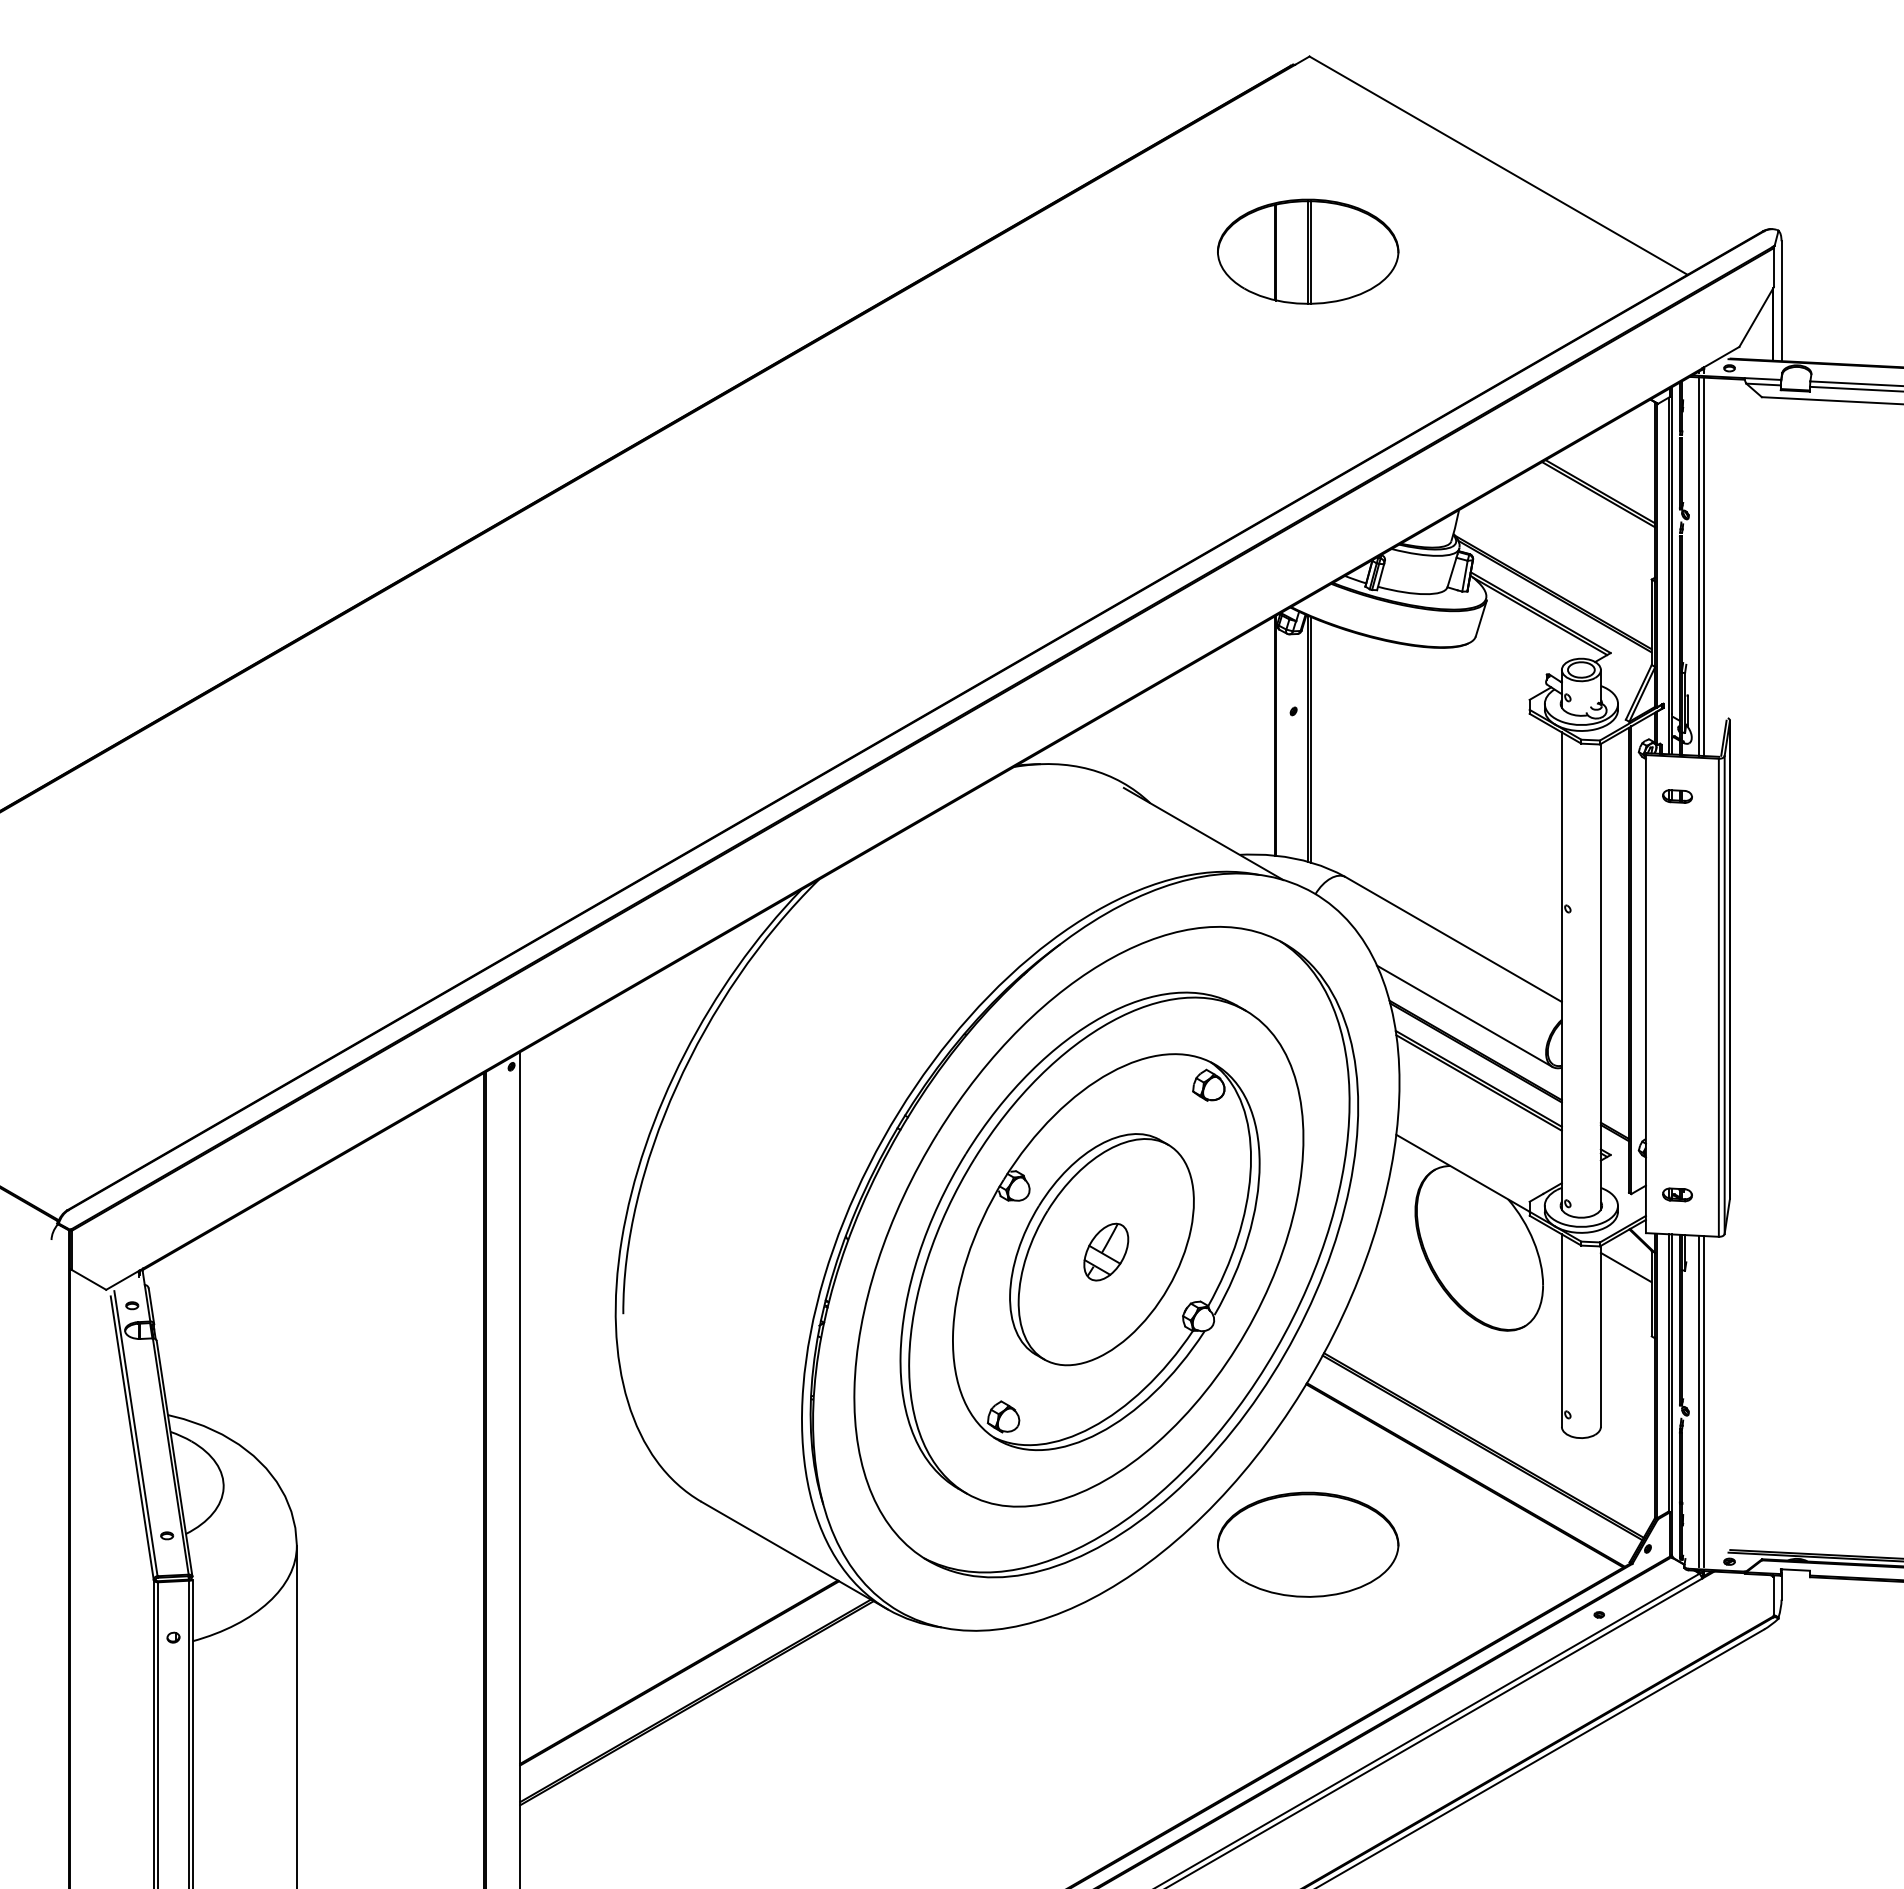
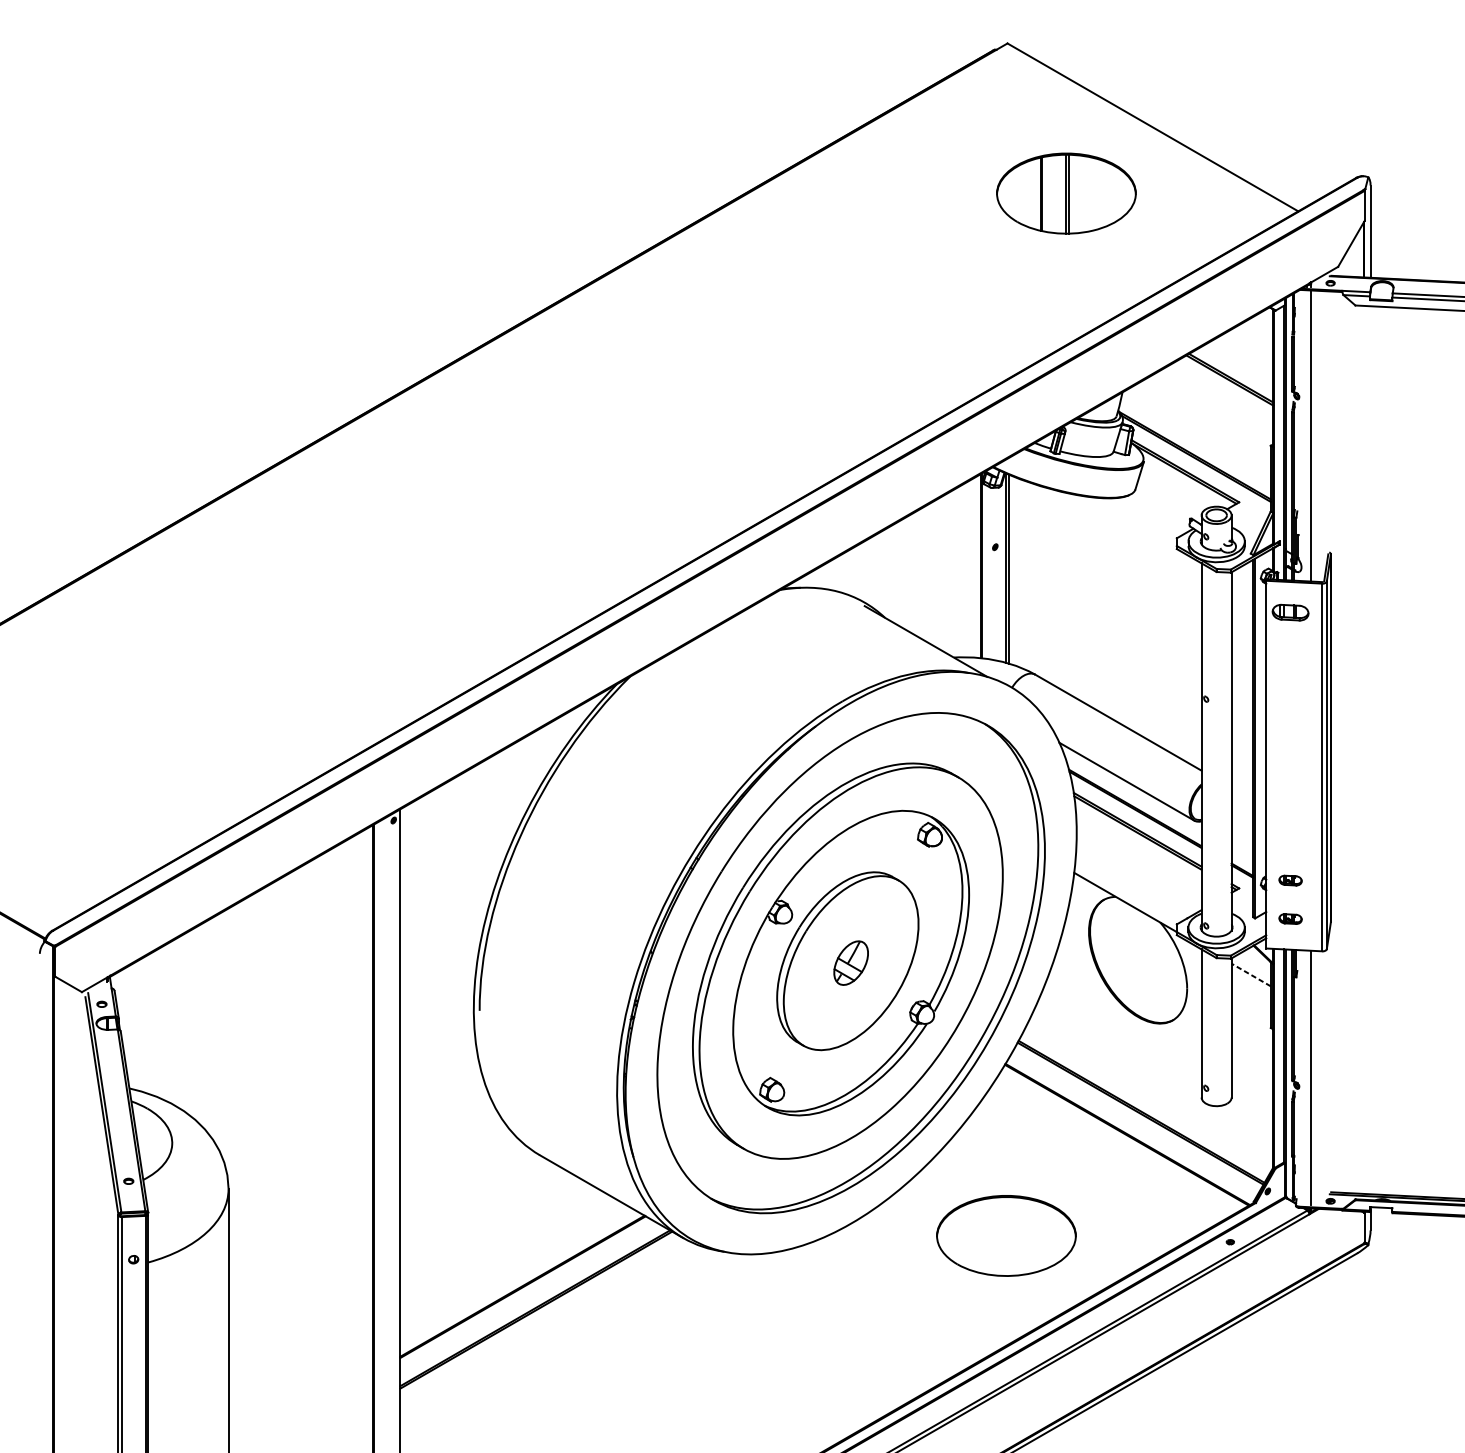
part: (1308, 251) -> (1066, 193), moved
line: (1698, 566) -> (1306, 435), removed
part: (1677, 796) -> (1290, 612), size x1.6
part: (1677, 1144) -> (1290, 880), added
line: (1625, 1267) -> (1250, 974), solid -> dashed
line: (1698, 1400) -> (1306, 1077), removed
part: (1308, 1544) -> (1006, 1235), moved

